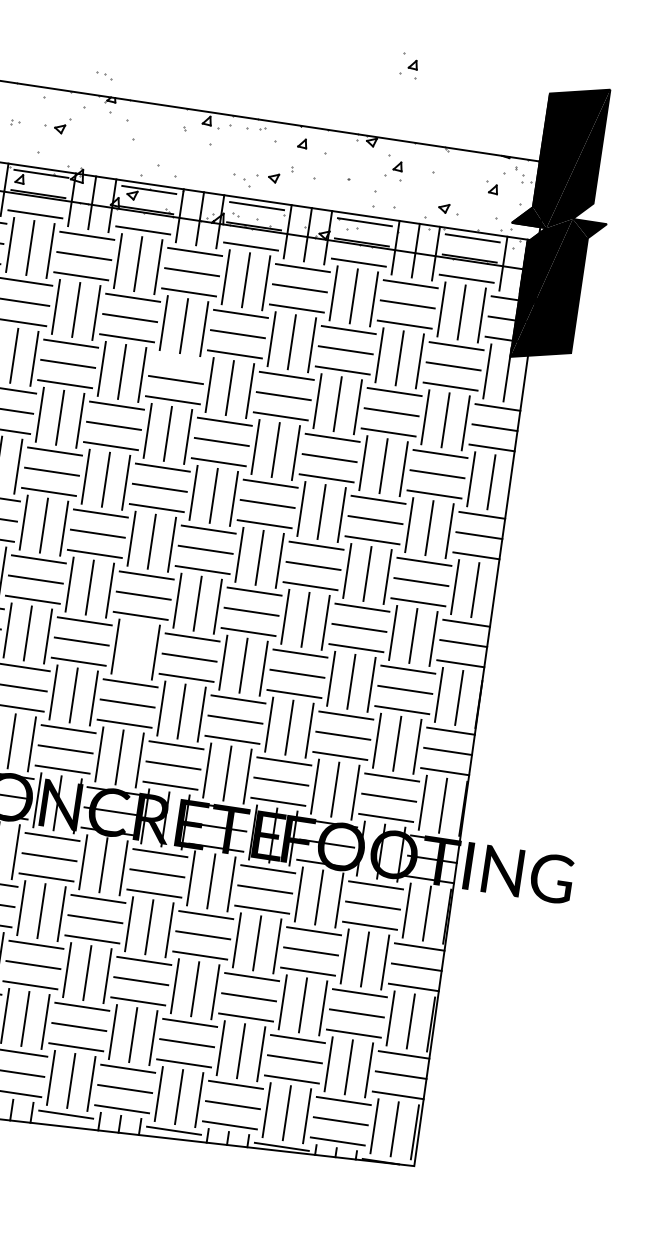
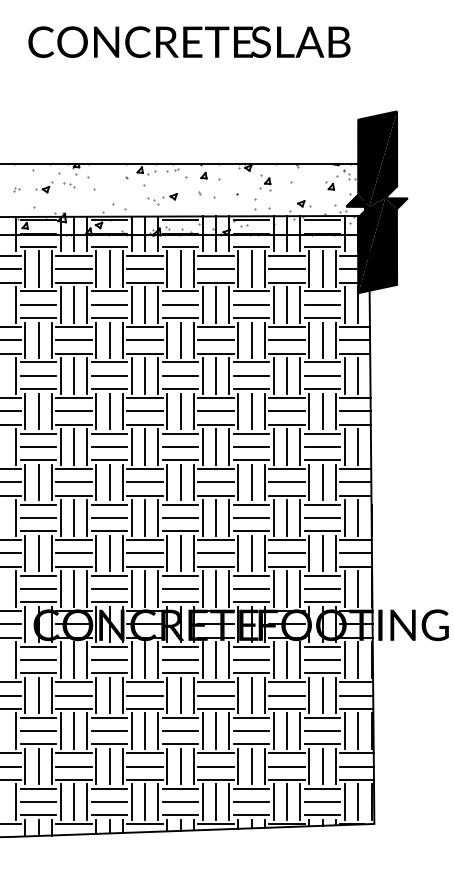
part: (409, 66) -> (265, 115), removed
part: (104, 76) -> (69, 185), moved
part: (256, 179) -> (162, 199), moved
line: (178, 358) -> (144, 326), added
line: (136, 649) -> (145, 517), added

